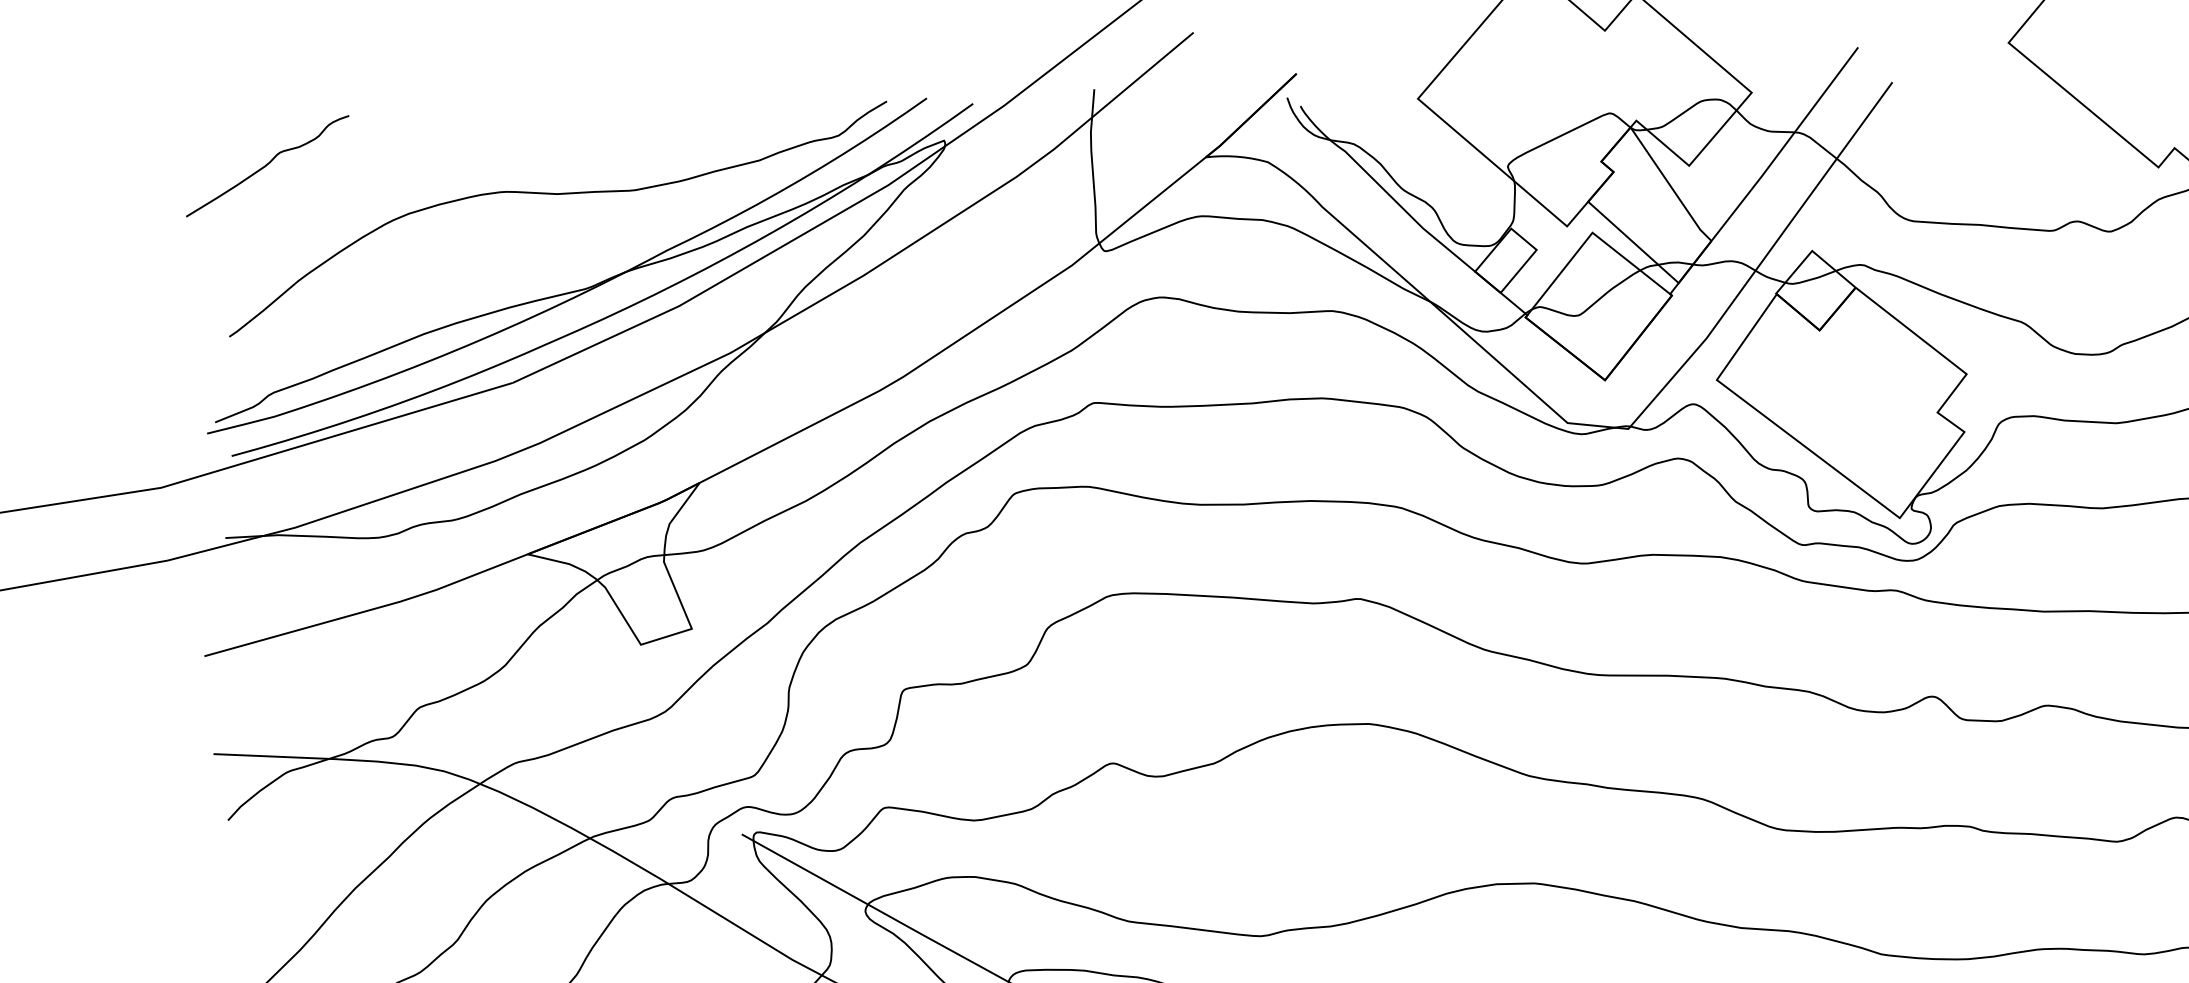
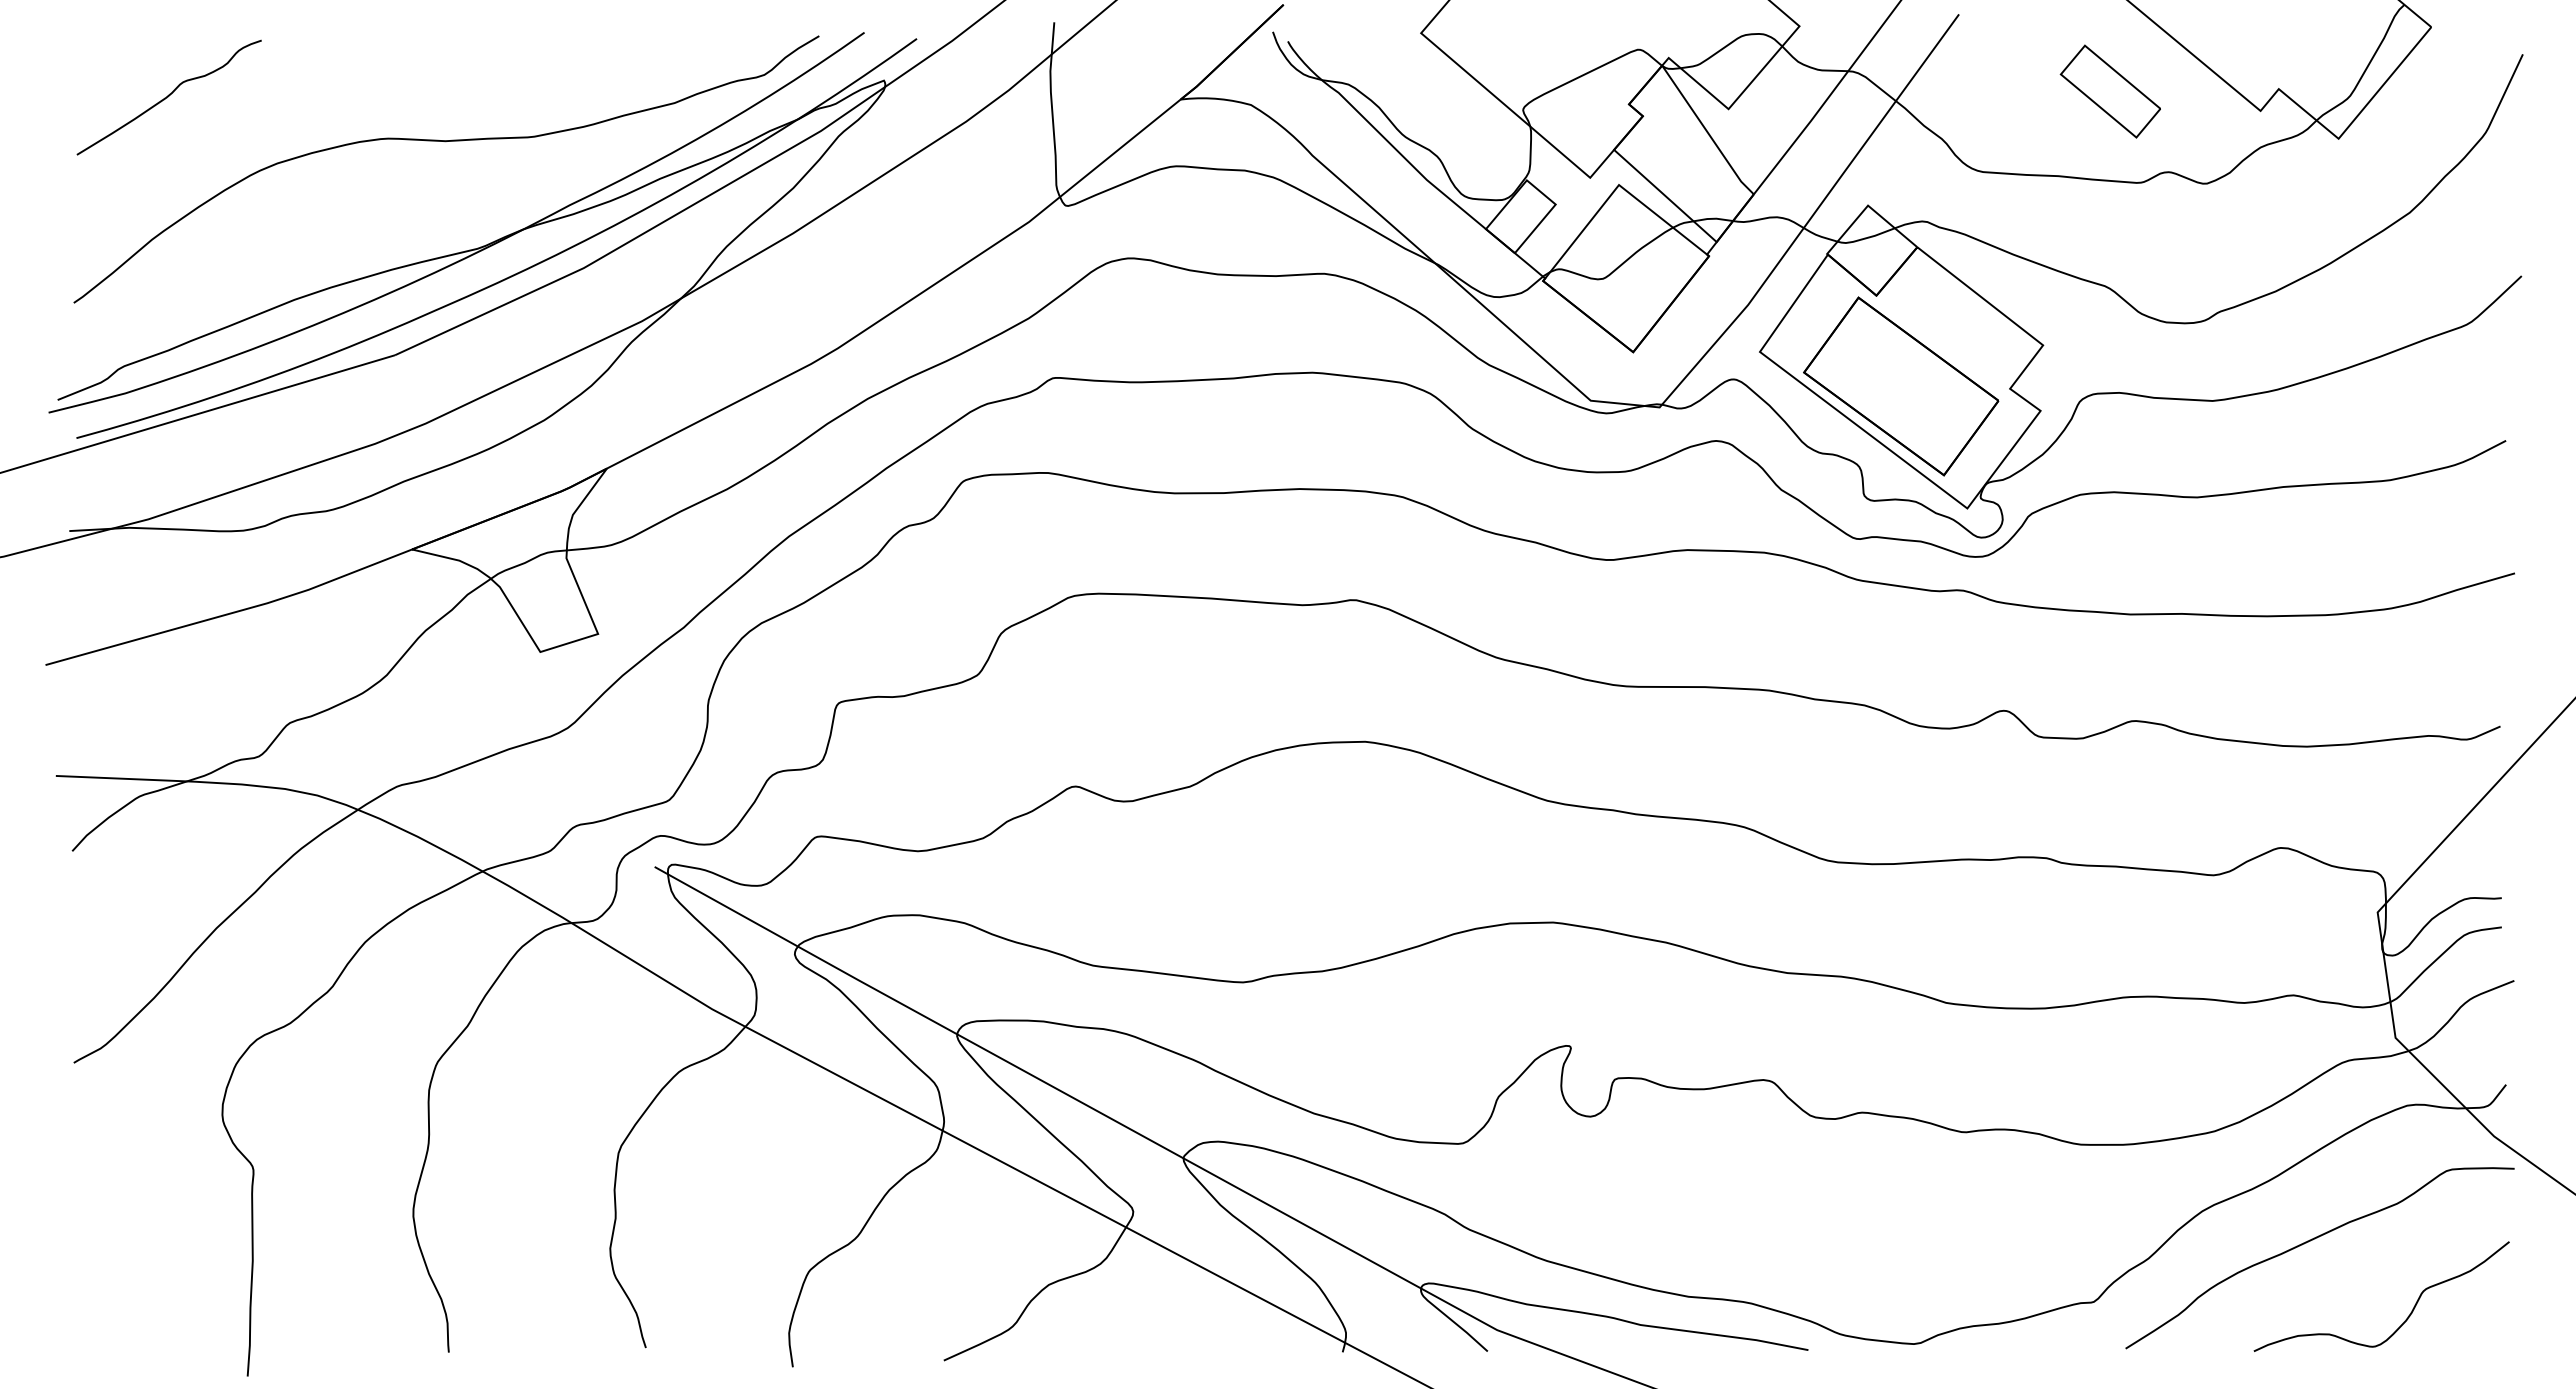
part: (2025, 150) -> (2109, 91), added
curve: (267, 166) -> (168, 97), moved
part: (1841, 410) -> (1901, 386), added

